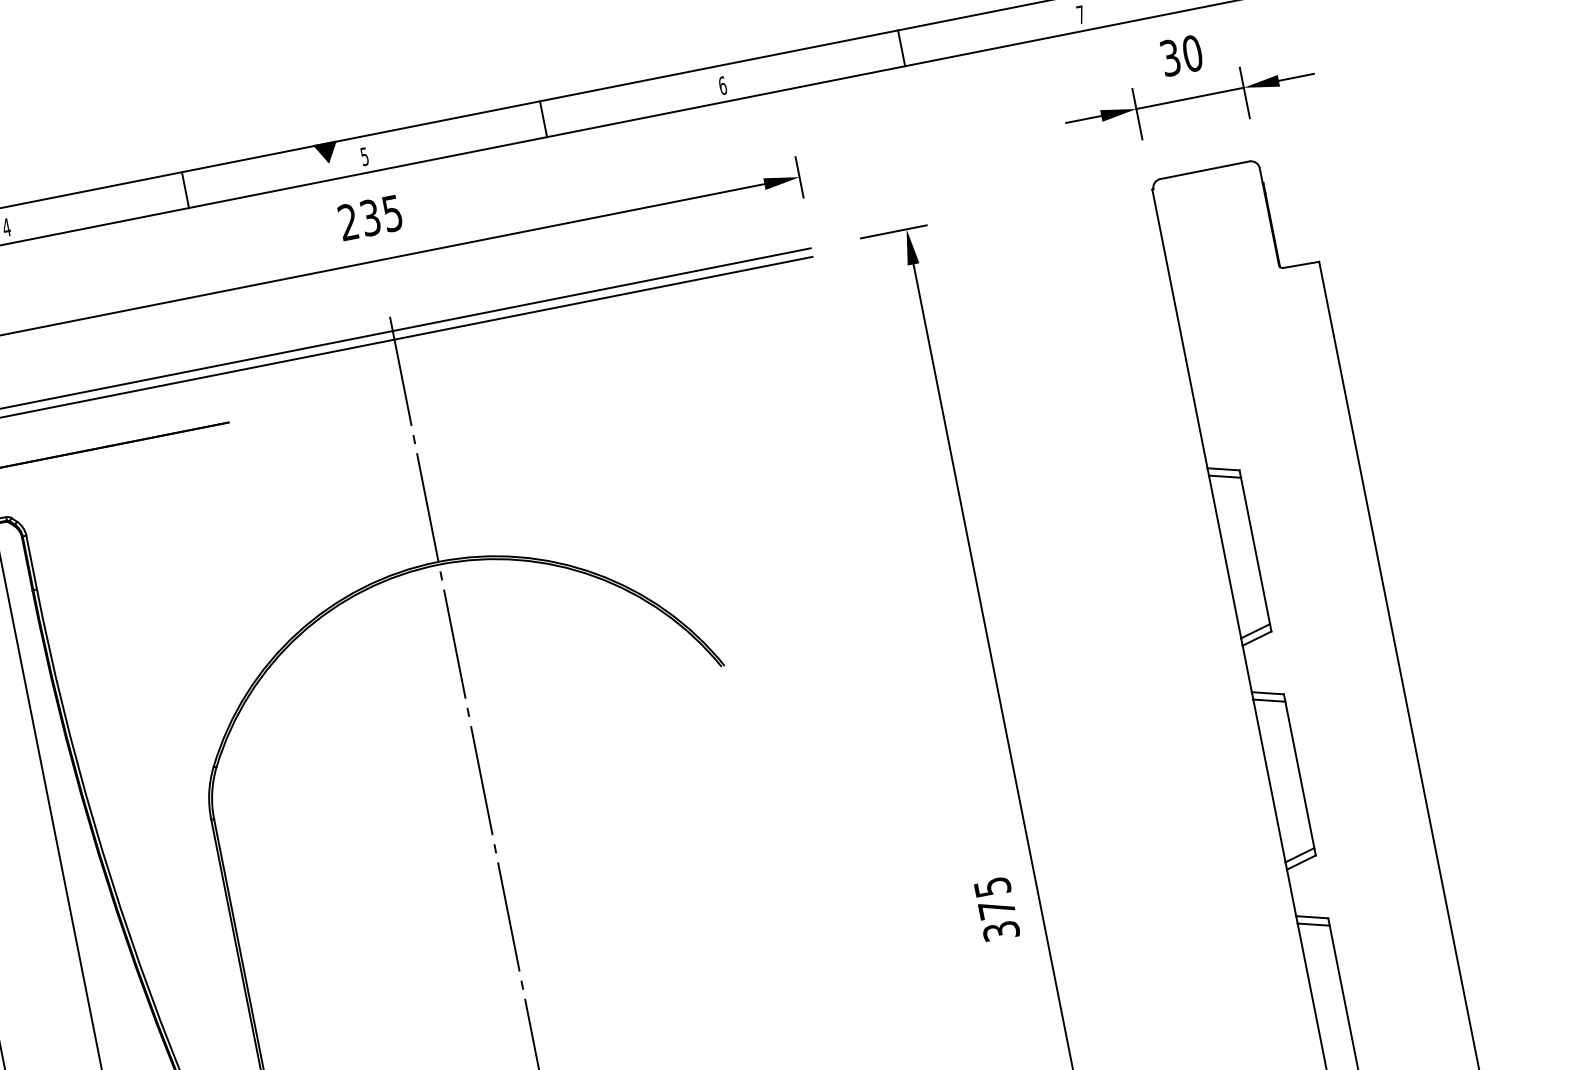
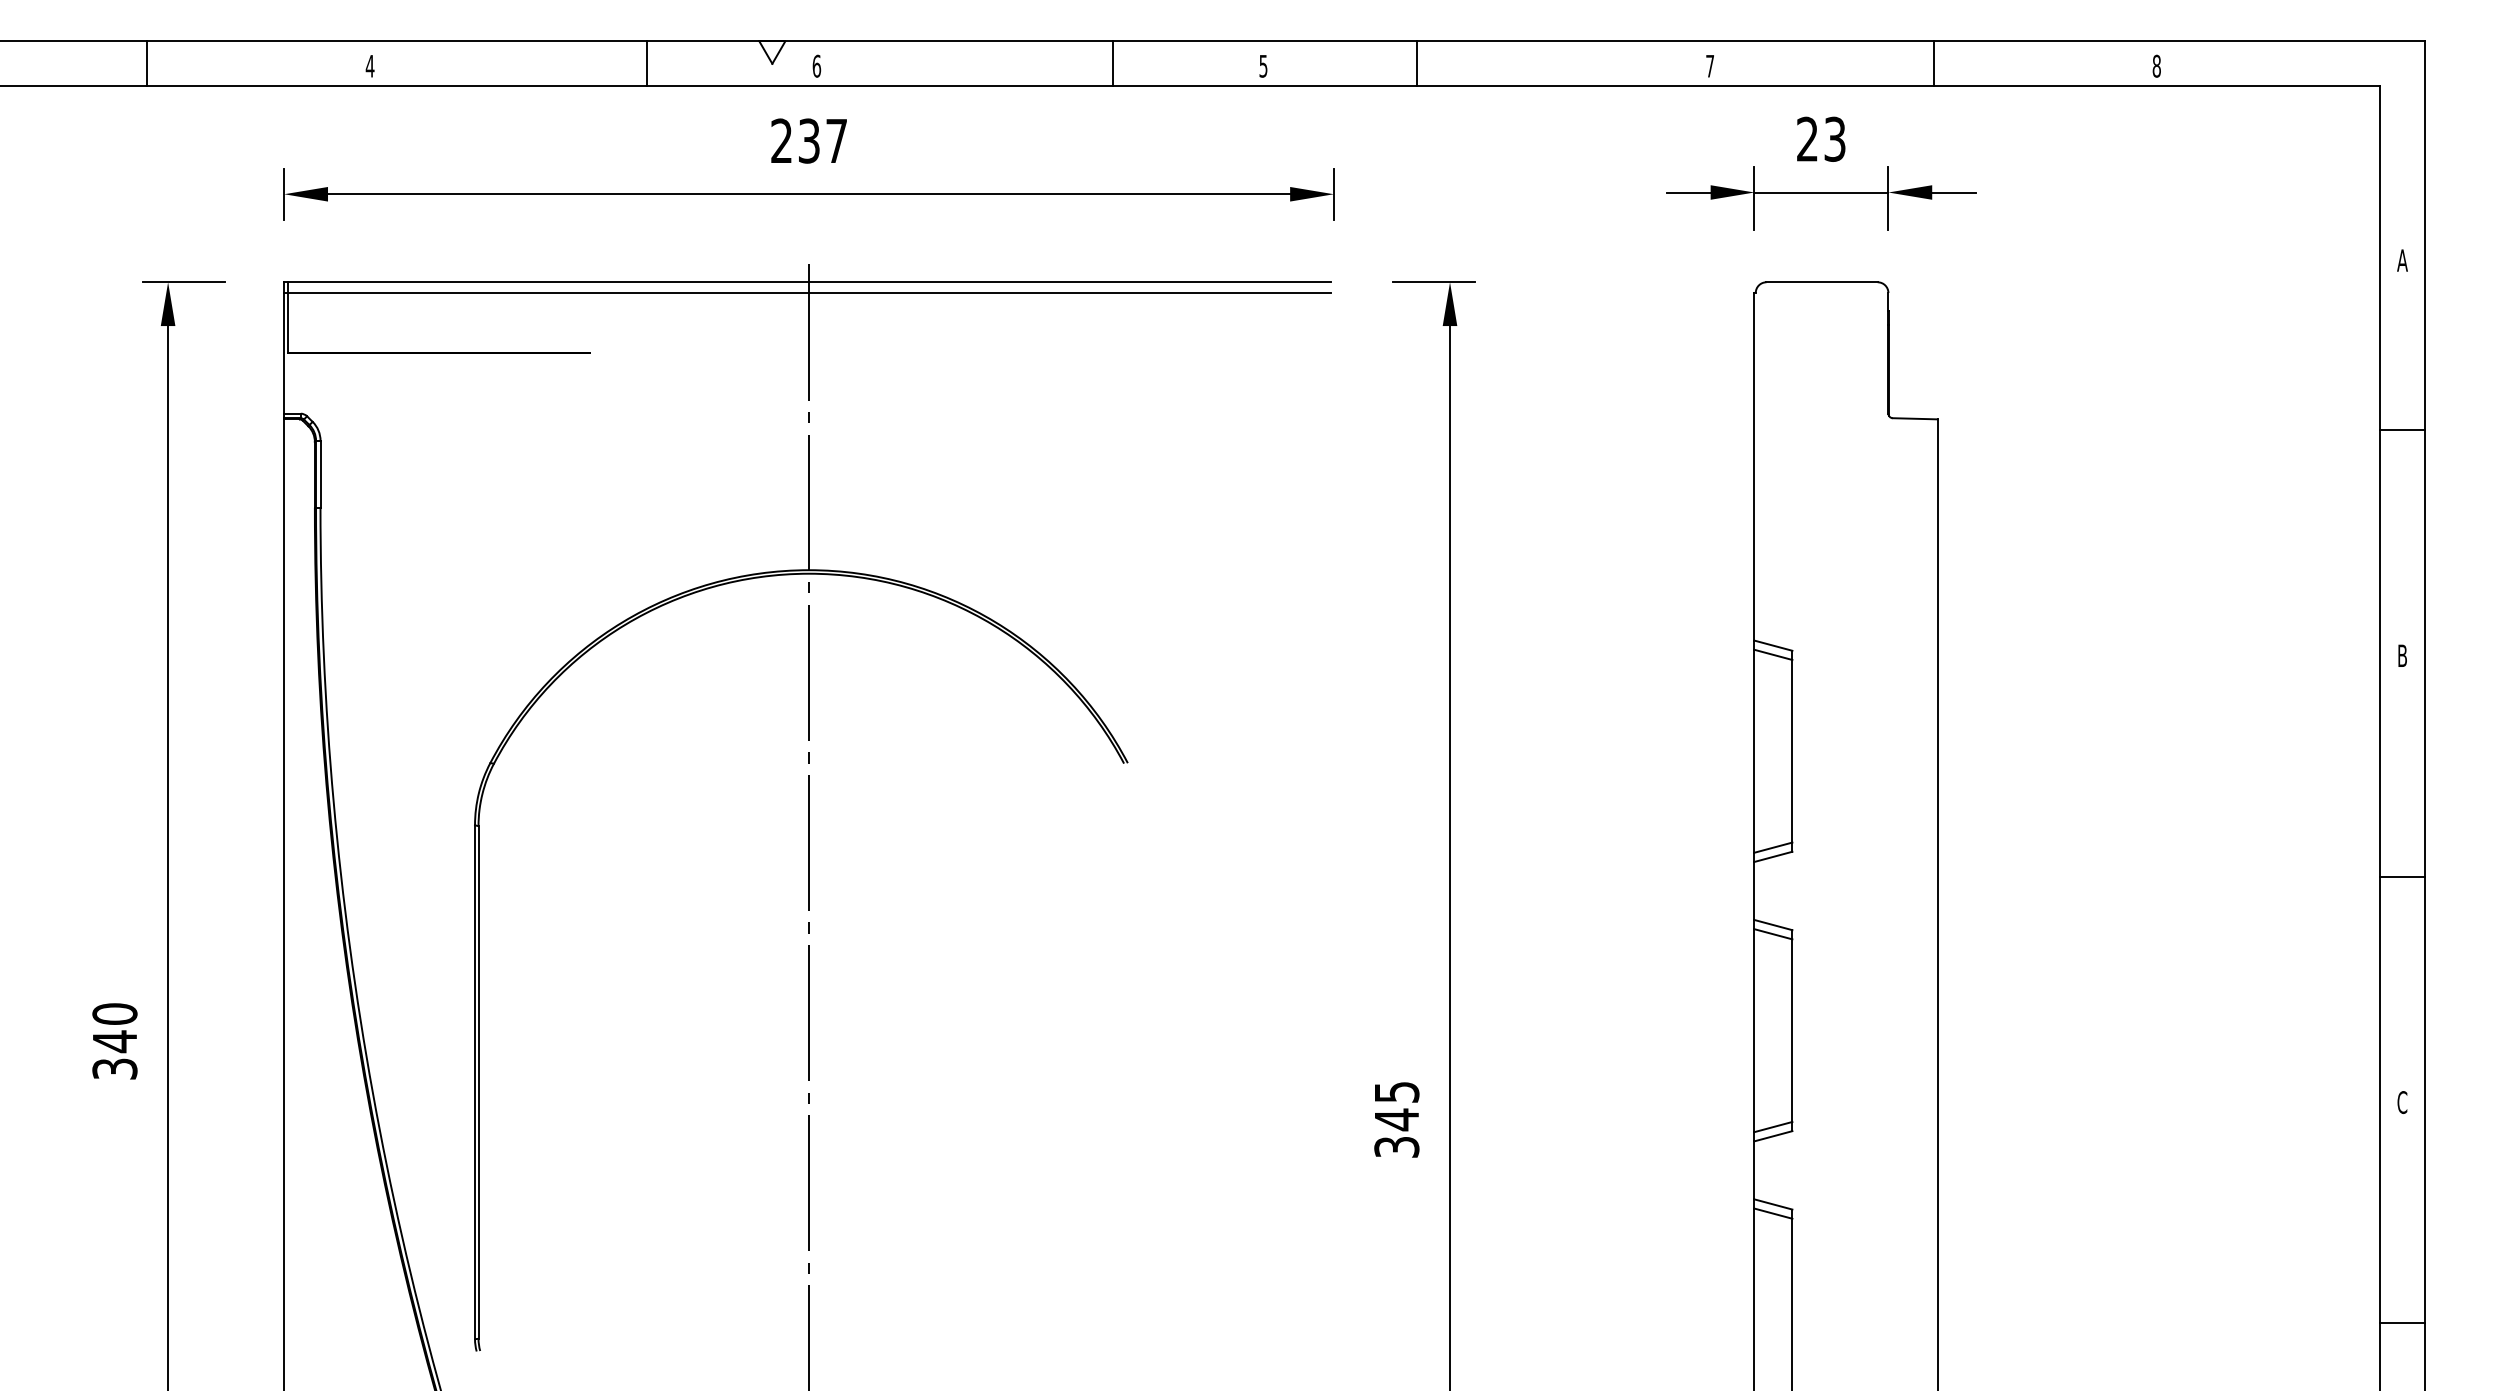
line: (901, 47) -> (1417, 63), moved
text: (1181, 55) -> (1821, 138), 30 -> 23
text: (722, 85) -> (1263, 65), 6 -> 5
line: (543, 118) -> (1113, 63), moved
fill: (327, 152) -> (772, 52), removed
text: (364, 156) -> (816, 65), 5 -> 6
line: (185, 189) -> (646, 63), moved
text: (392, 213) -> (836, 141), 235 -> 237
text: (996, 908) -> (1396, 1119), 375 -> 345

